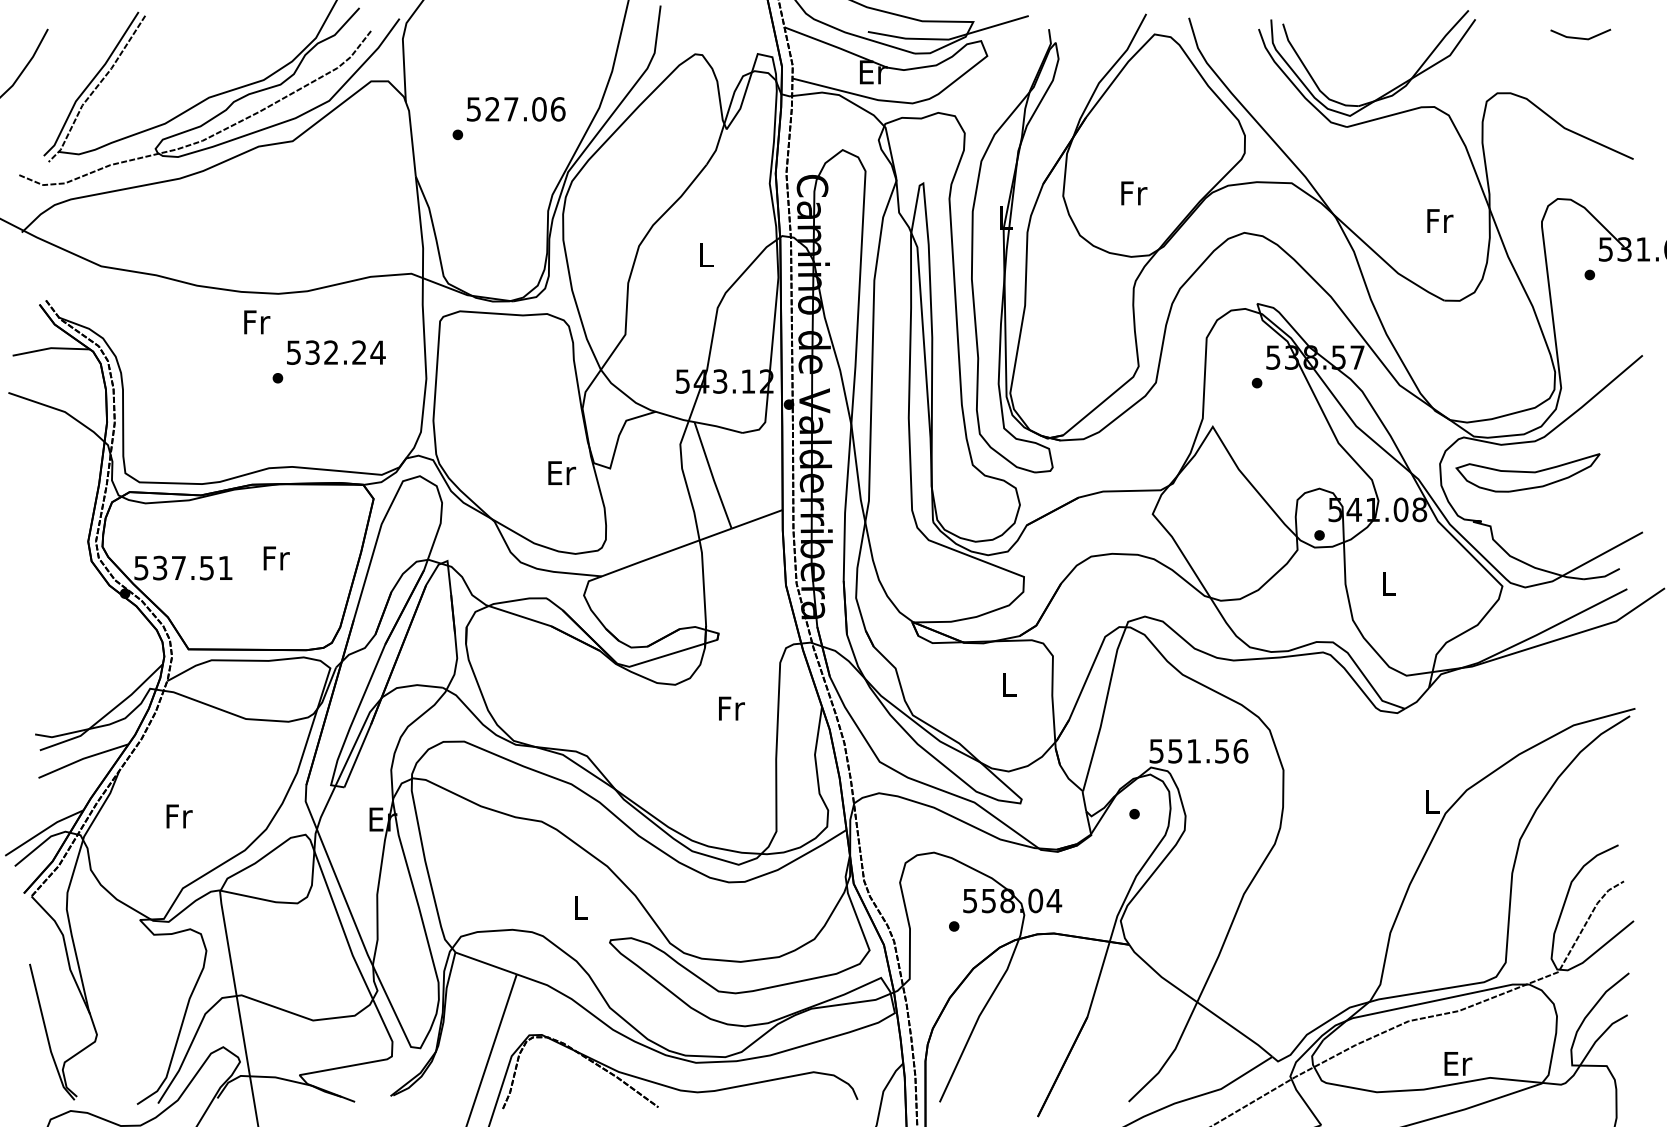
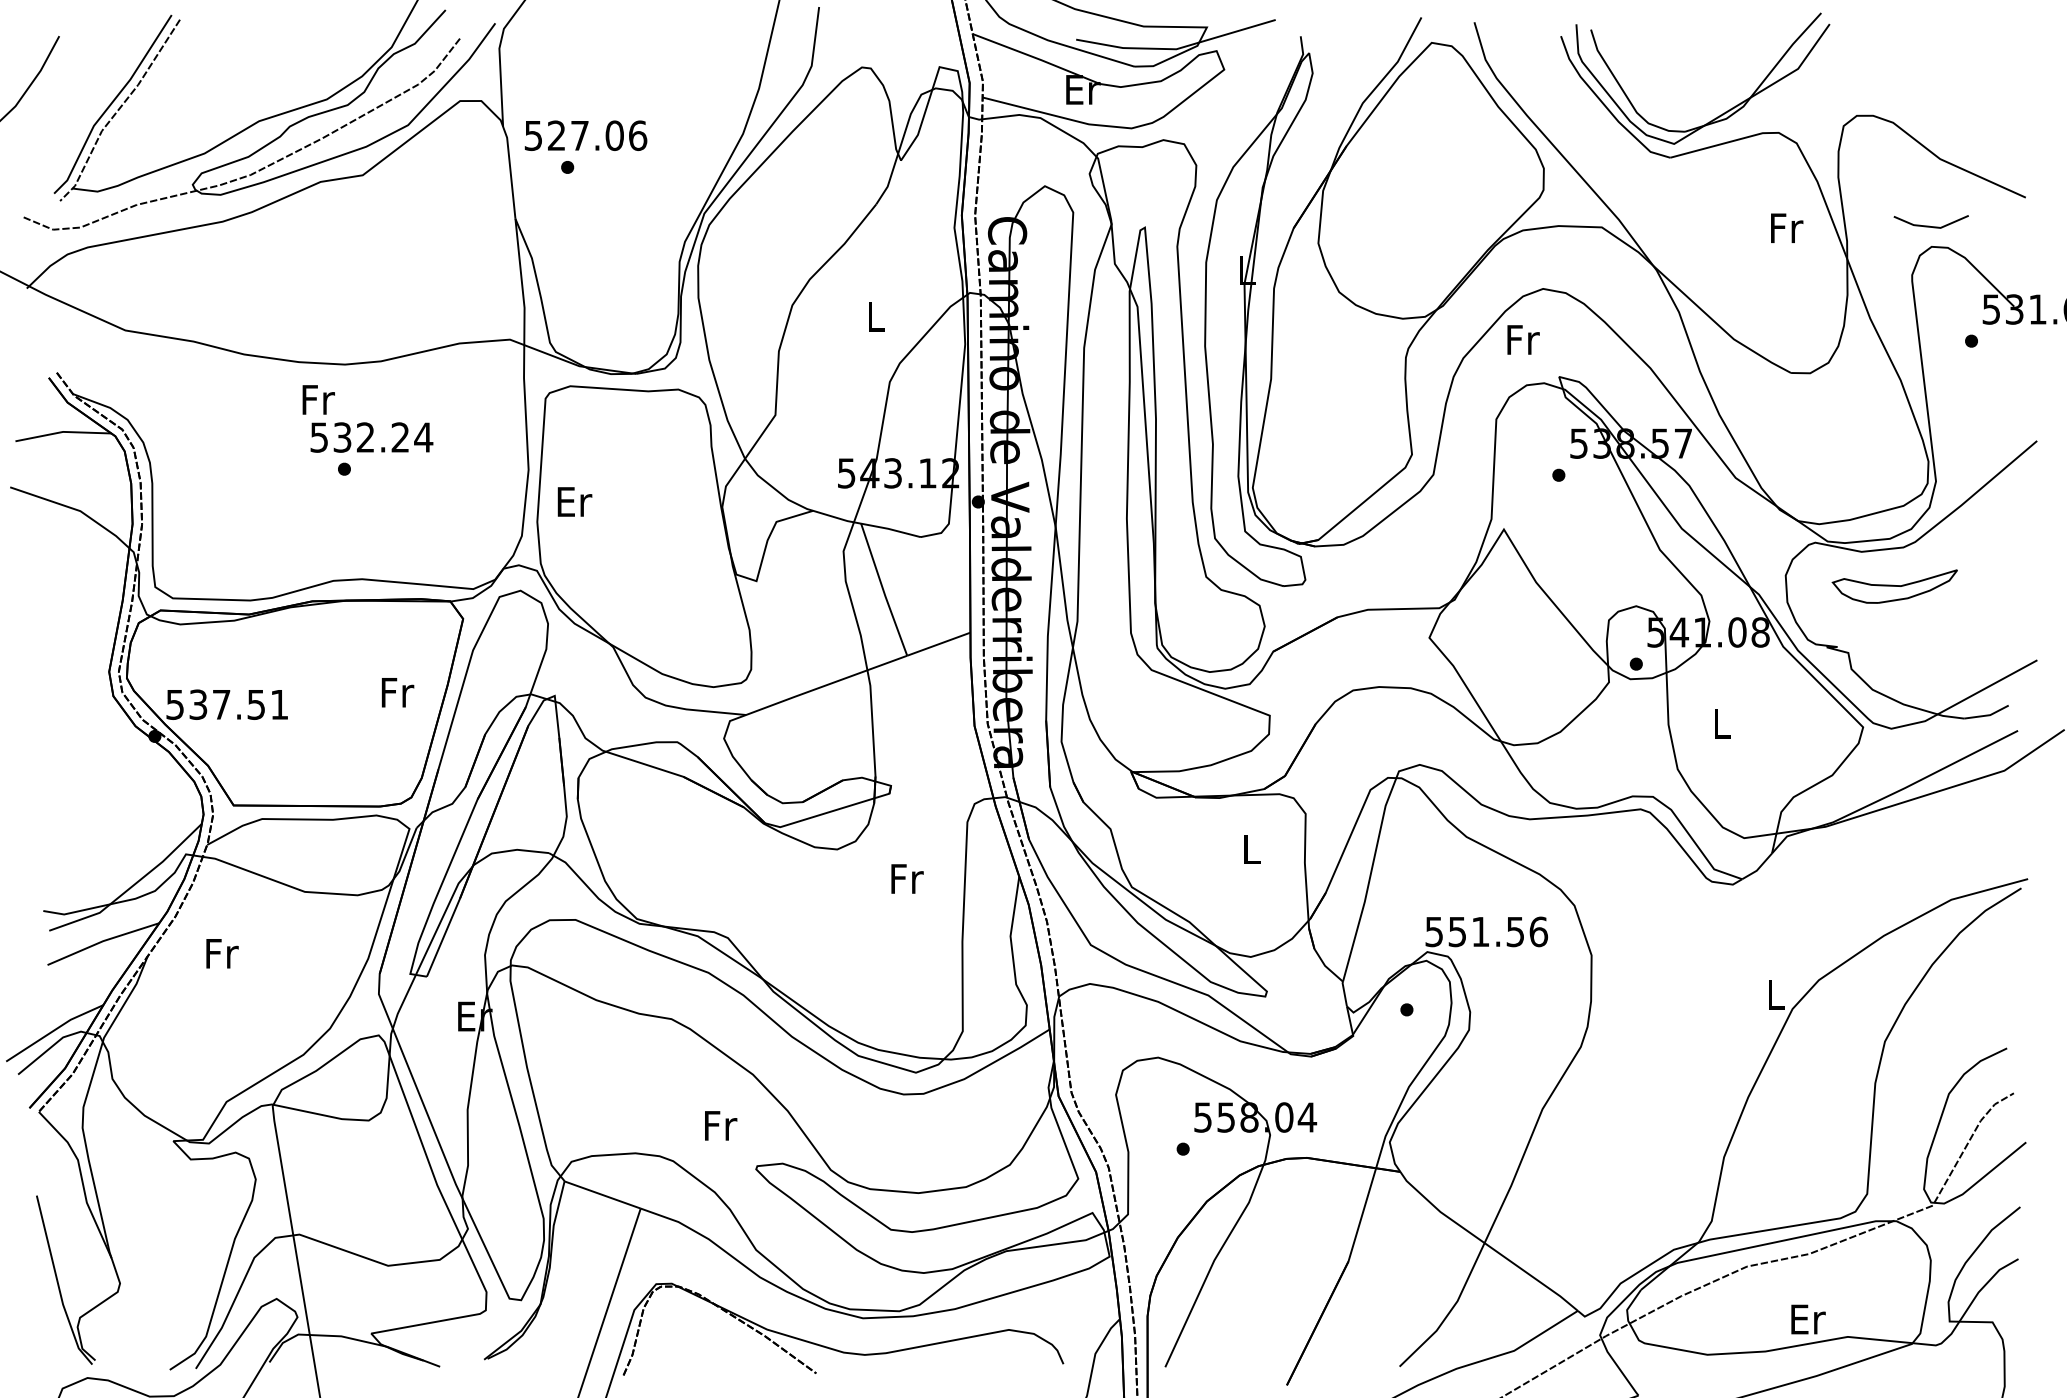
line: (1579, 37) -> (1929, 225), moved
text: (515, 109) -> (585, 135), moved
text: (1134, 193) -> (1523, 339), moved
text: (1440, 220) -> (1787, 227), moved
text: (336, 352) -> (371, 437), moved
text: (561, 472) -> (574, 501), moved
part: (1527, 472) -> (1894, 586), size x0.7
text: (276, 558) -> (397, 692), moved
text: (179, 816) -> (222, 953), moved
text: (581, 907) -> (721, 1125), L -> Fr

